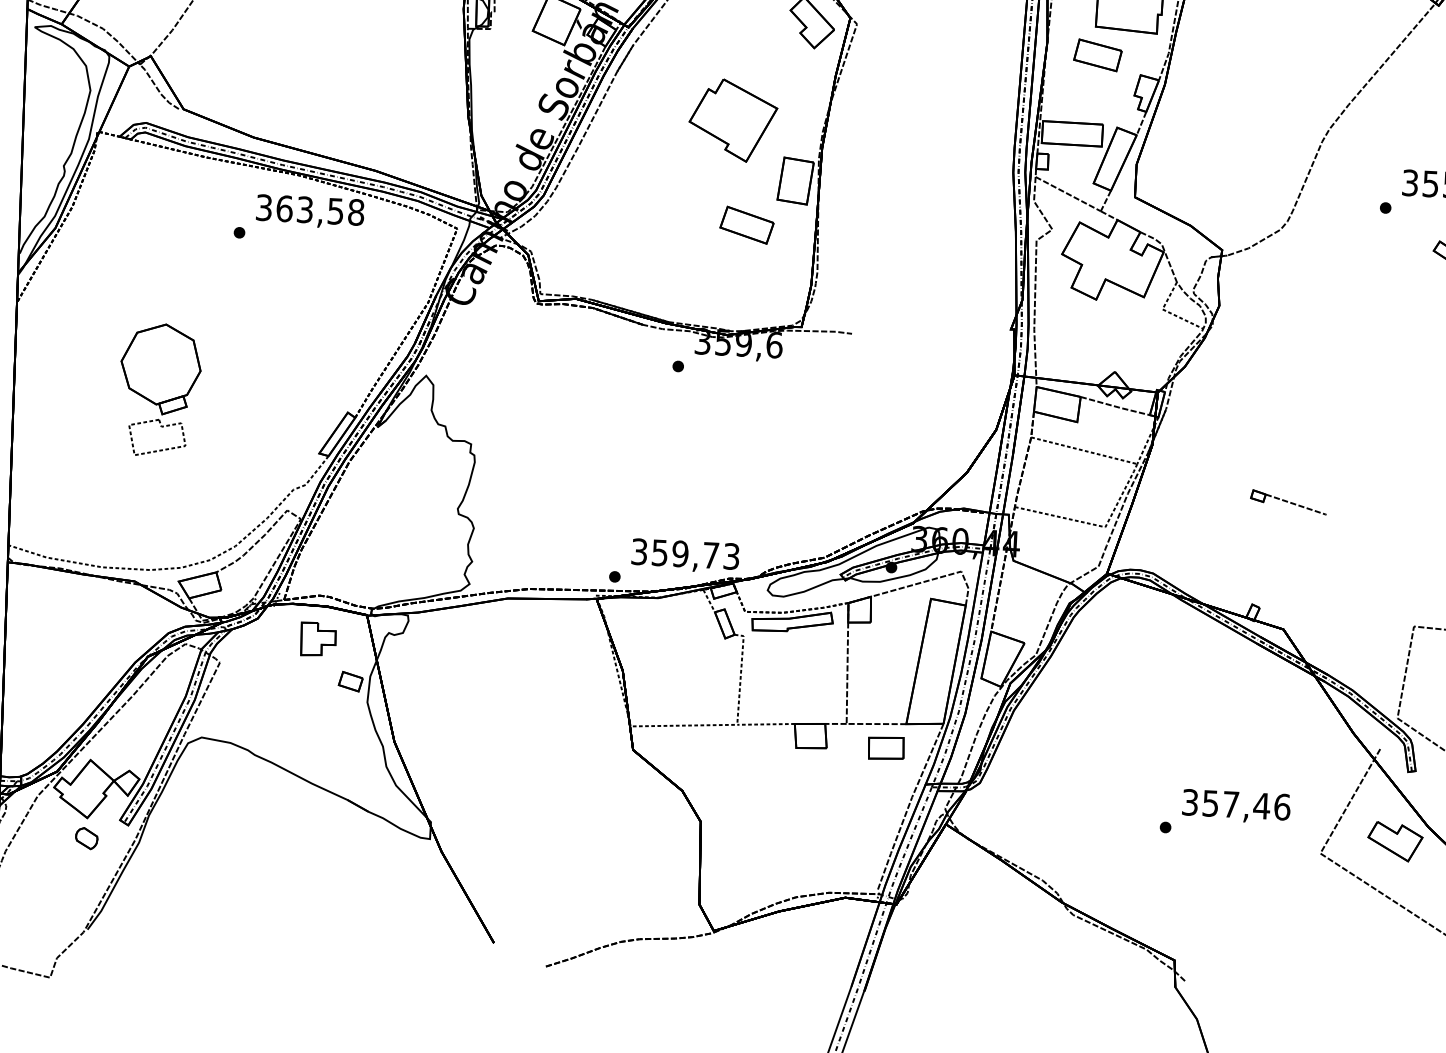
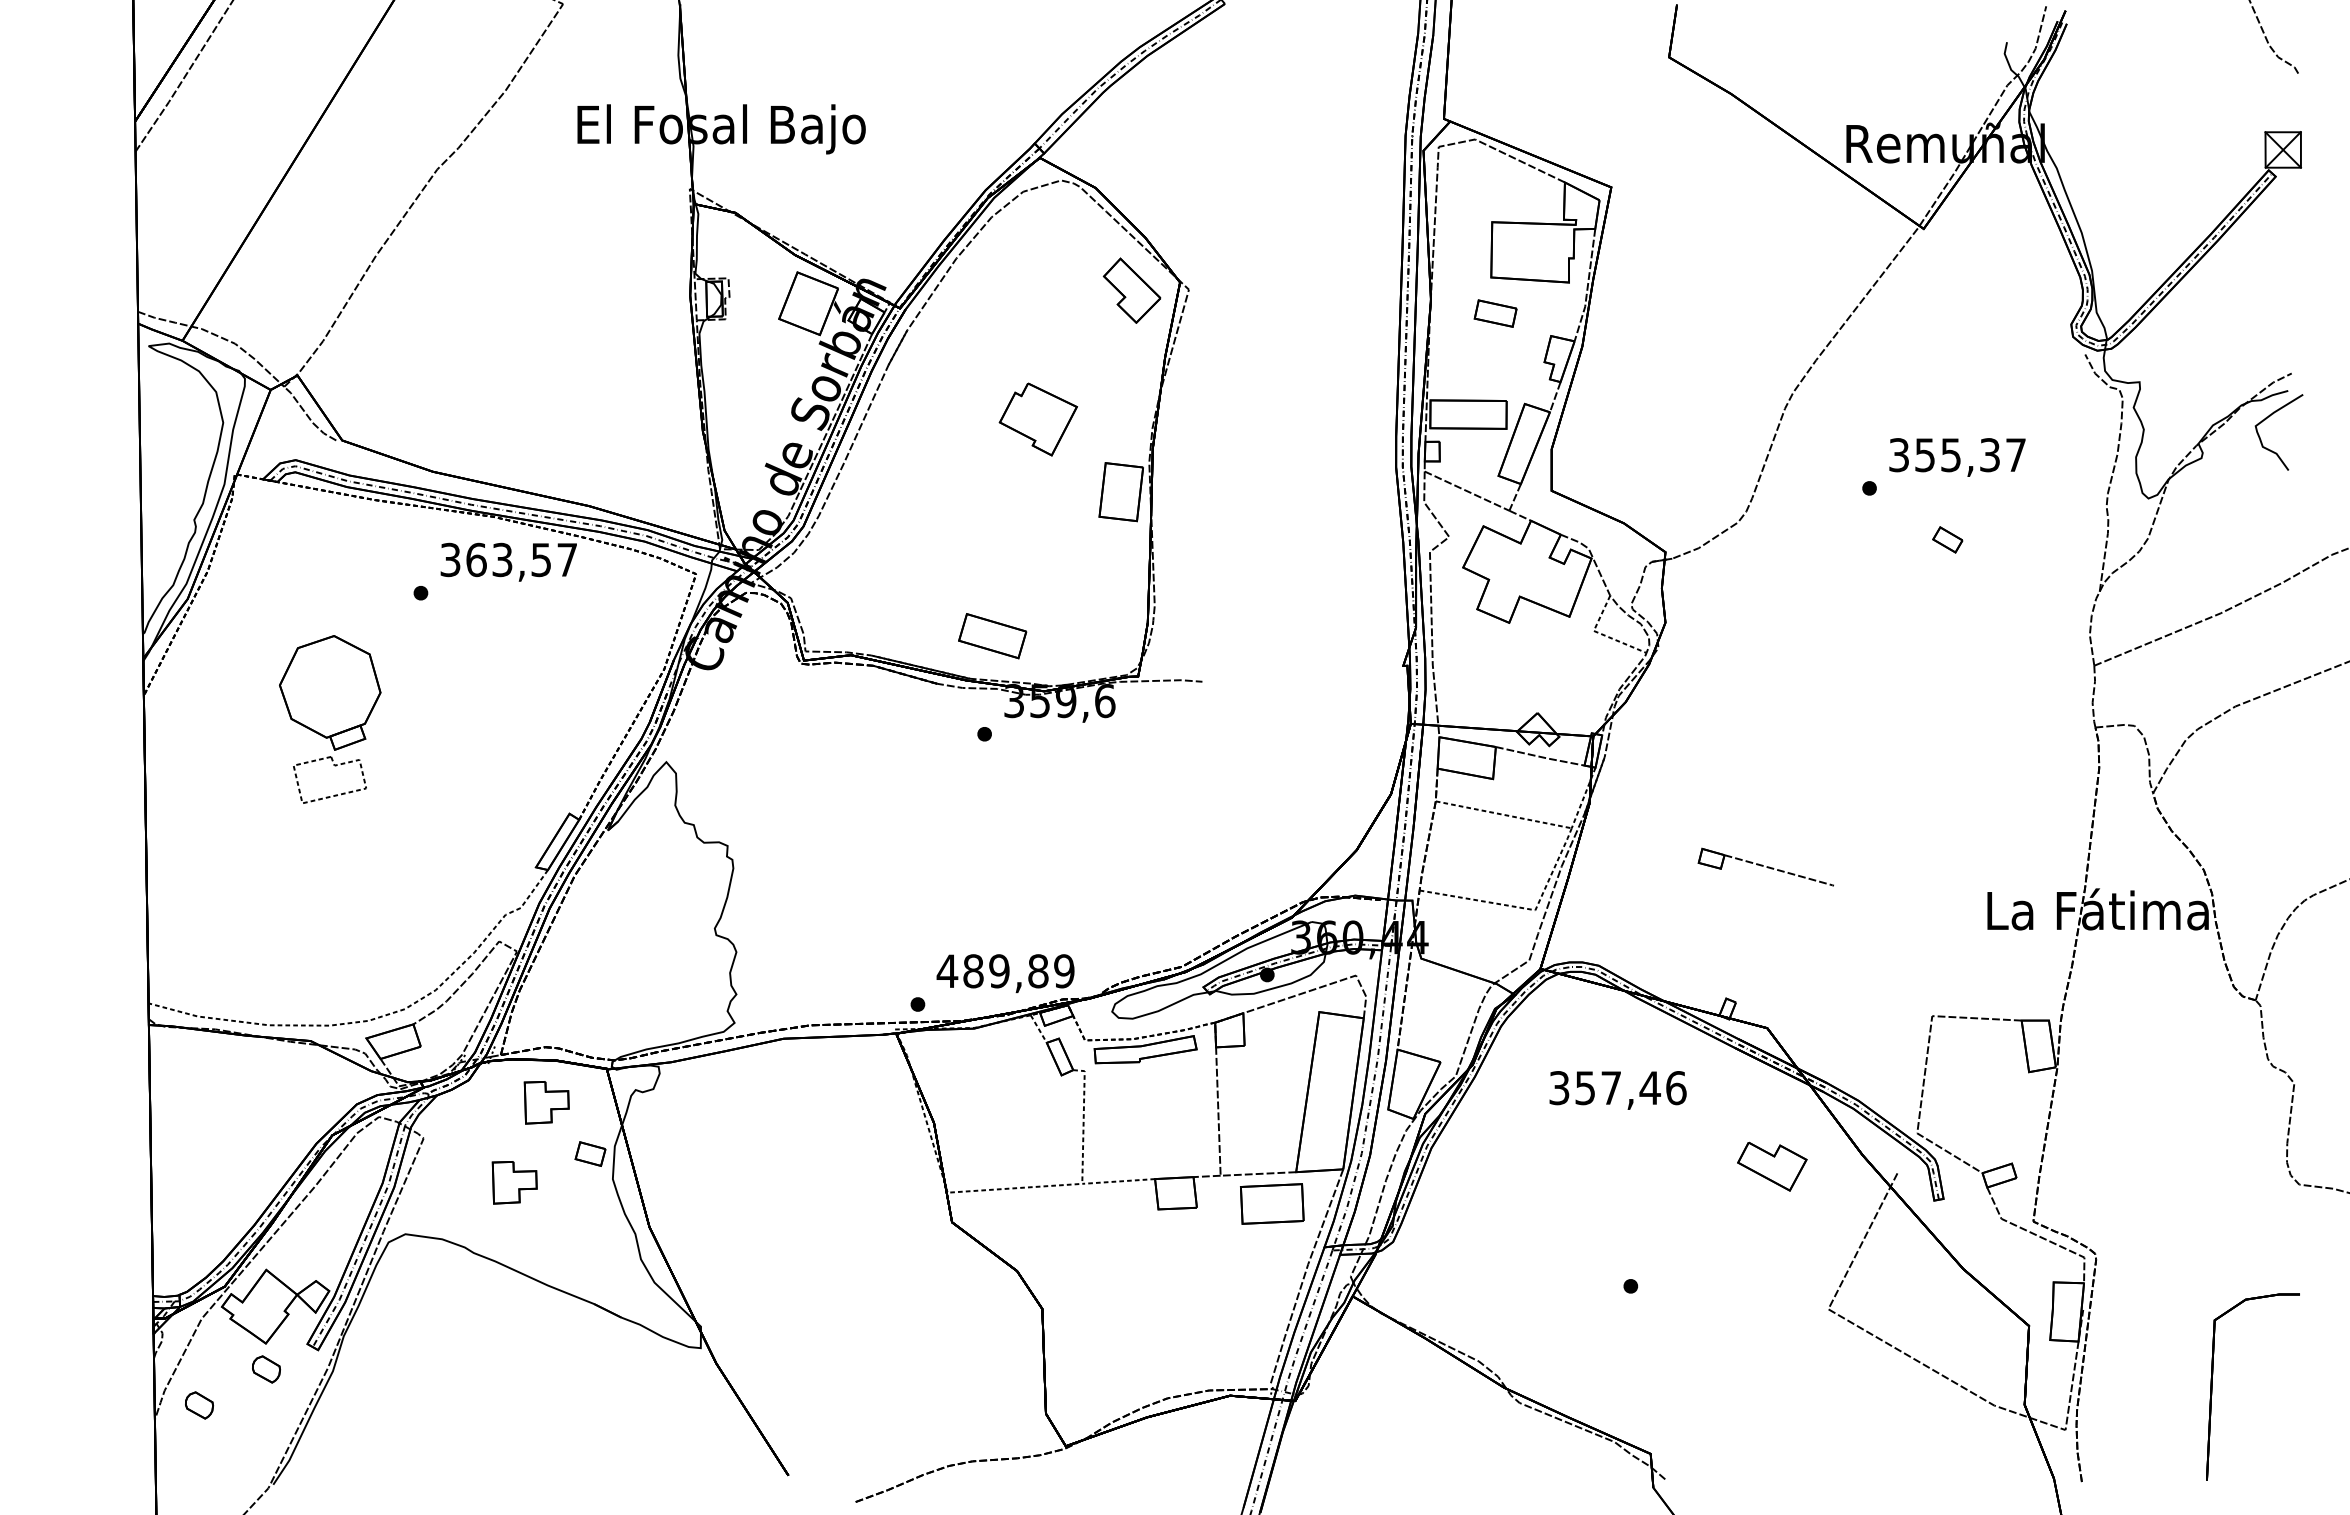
part: (1097, 55) -> (1495, 313), size x0.7
part: (733, 120) -> (1038, 419), size x0.7
text: (356, 212) -> (567, 559), 363,58 -> 363,57
part: (746, 225) -> (992, 636), moved
part: (160, 390) -> (330, 719), moved
part: (1288, 501) -> (1765, 866), size x1.4
text: (685, 554) -> (1005, 971), 359,73 -> 489,89
part: (289, 701) -> (514, 1182), added
part: (886, 747) -> (1272, 1203), size x1.4
text: (1235, 806) -> (1617, 1090), moved
part: (1395, 841) -> (1772, 1166), moved
part: (32, 864) -> (199, 1405), added

